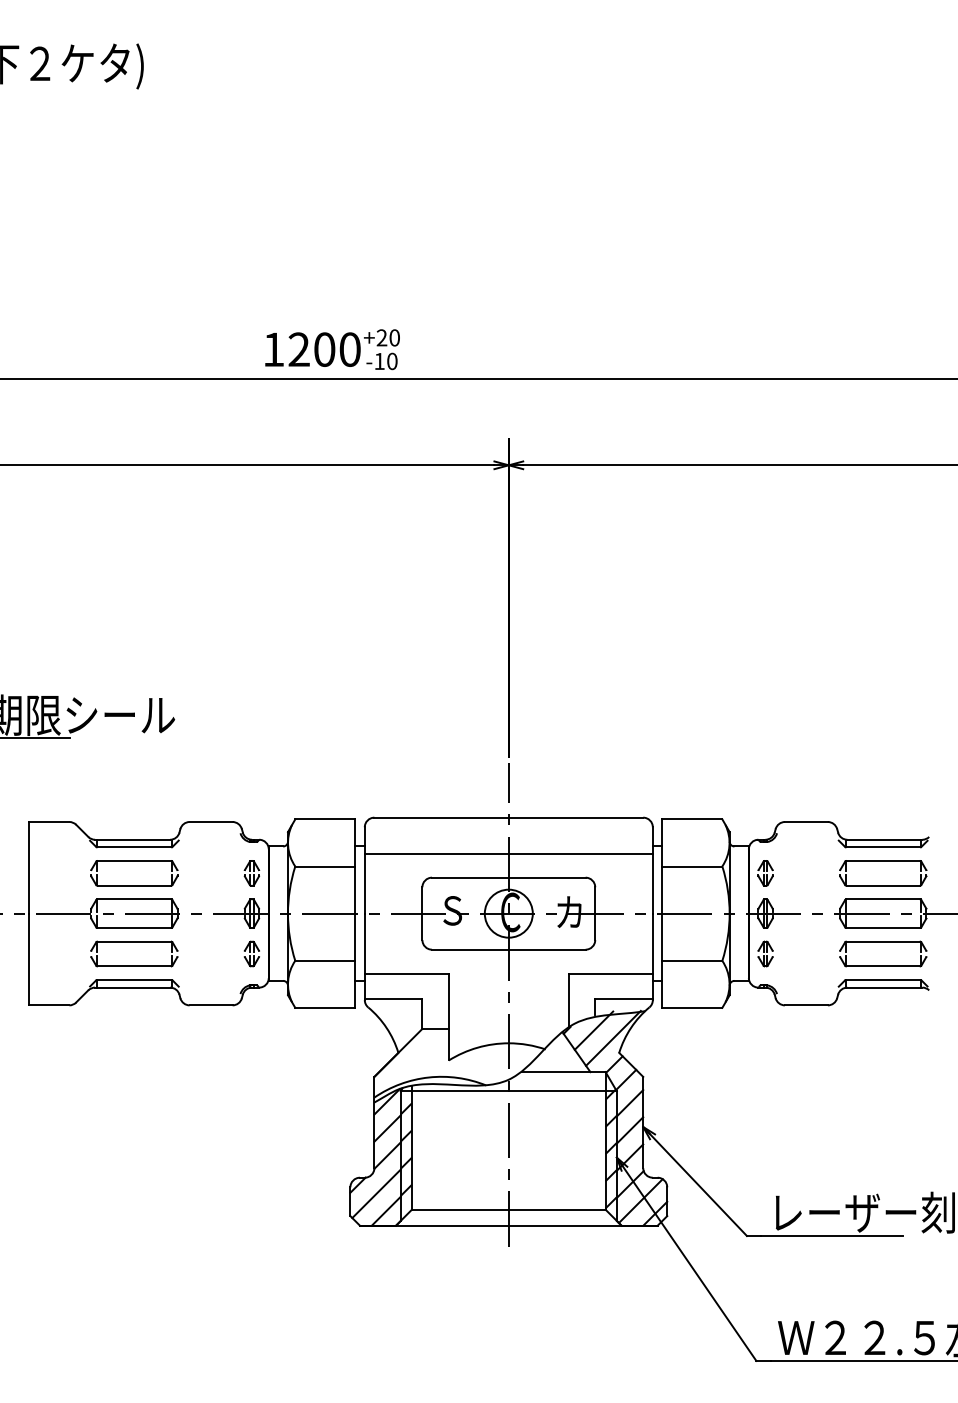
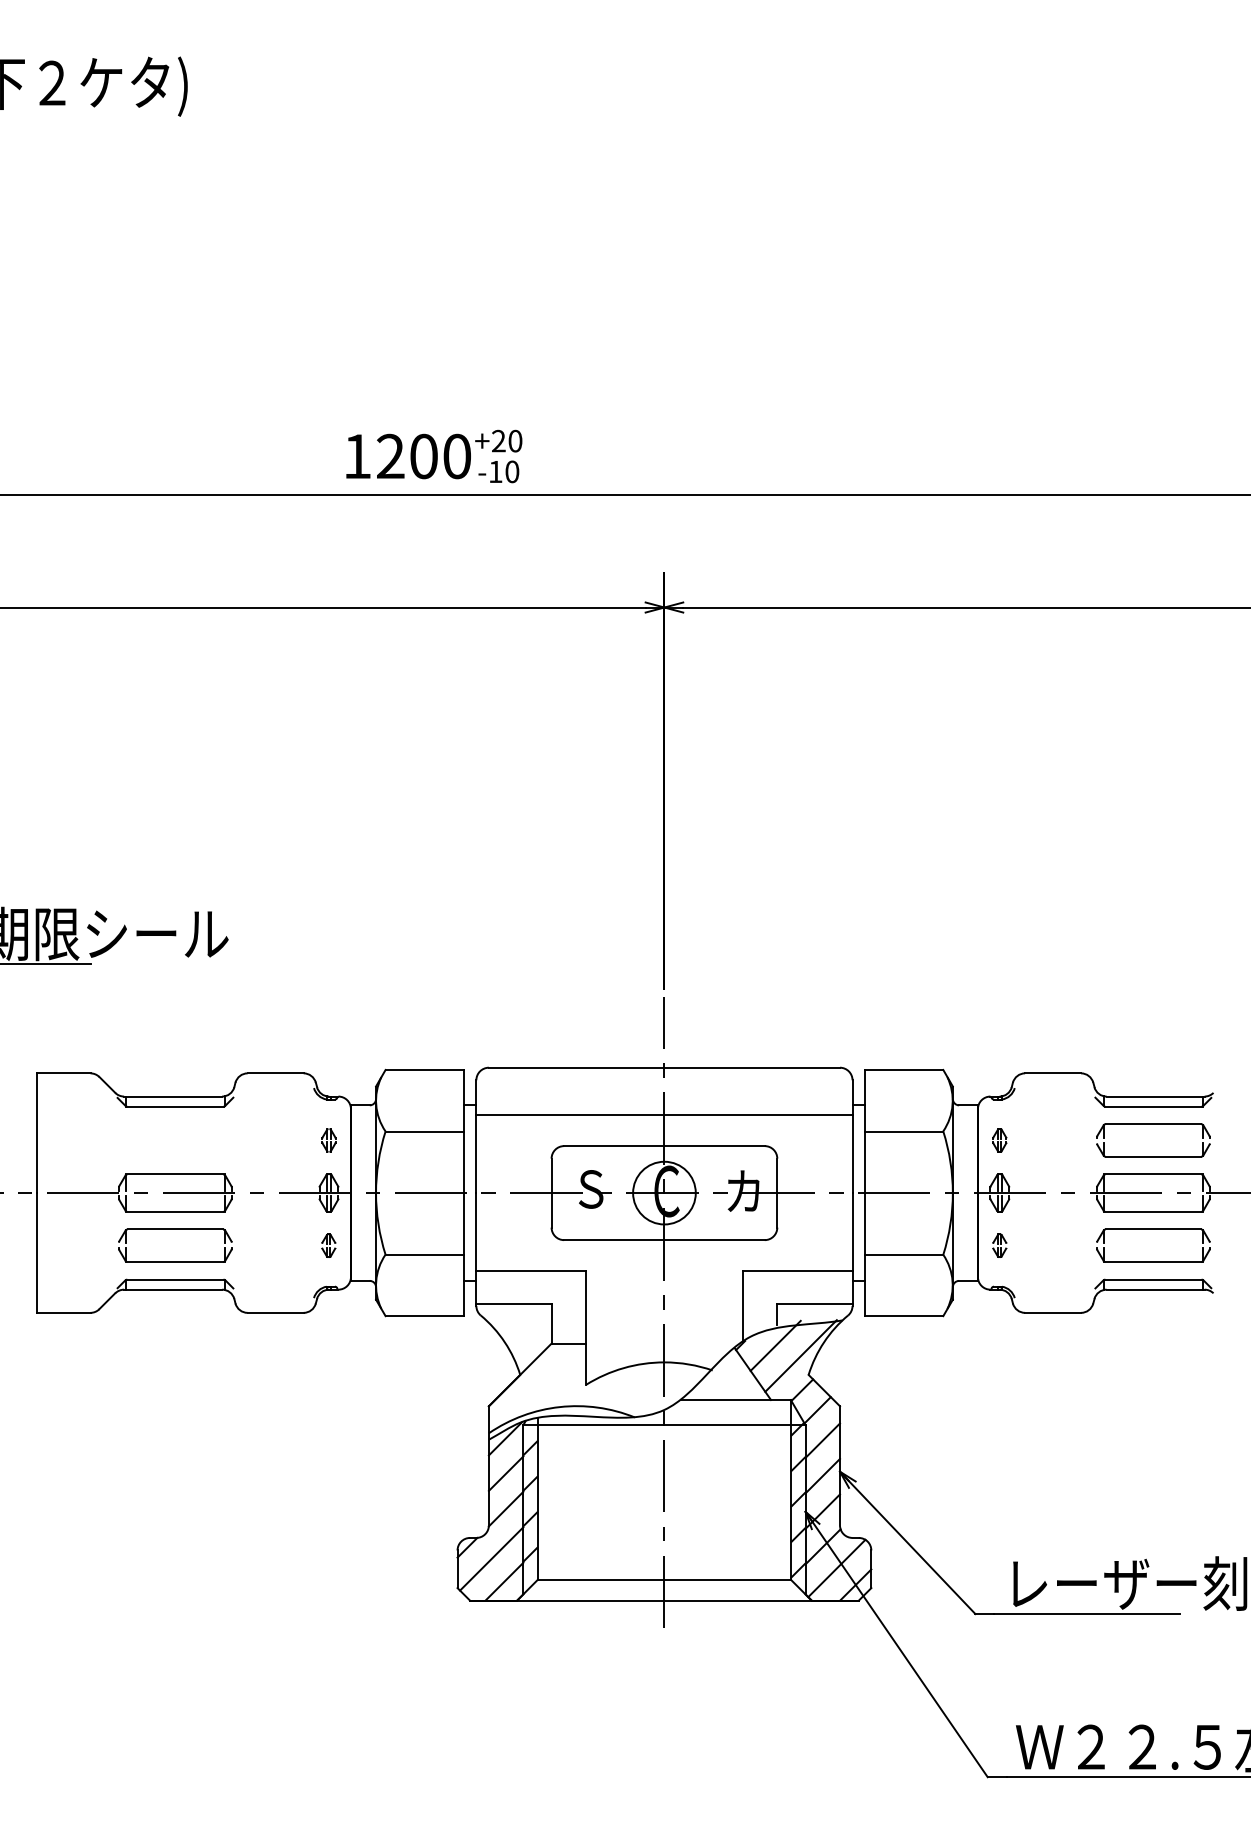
part: (134, 861) -> (175, 1124), removed
part: (251, 873) -> (328, 1140), size x0.7
part: (765, 873) -> (999, 1140), size x0.7
part: (251, 953) -> (328, 1245), size x0.7
part: (765, 953) -> (999, 1245), size x0.7

